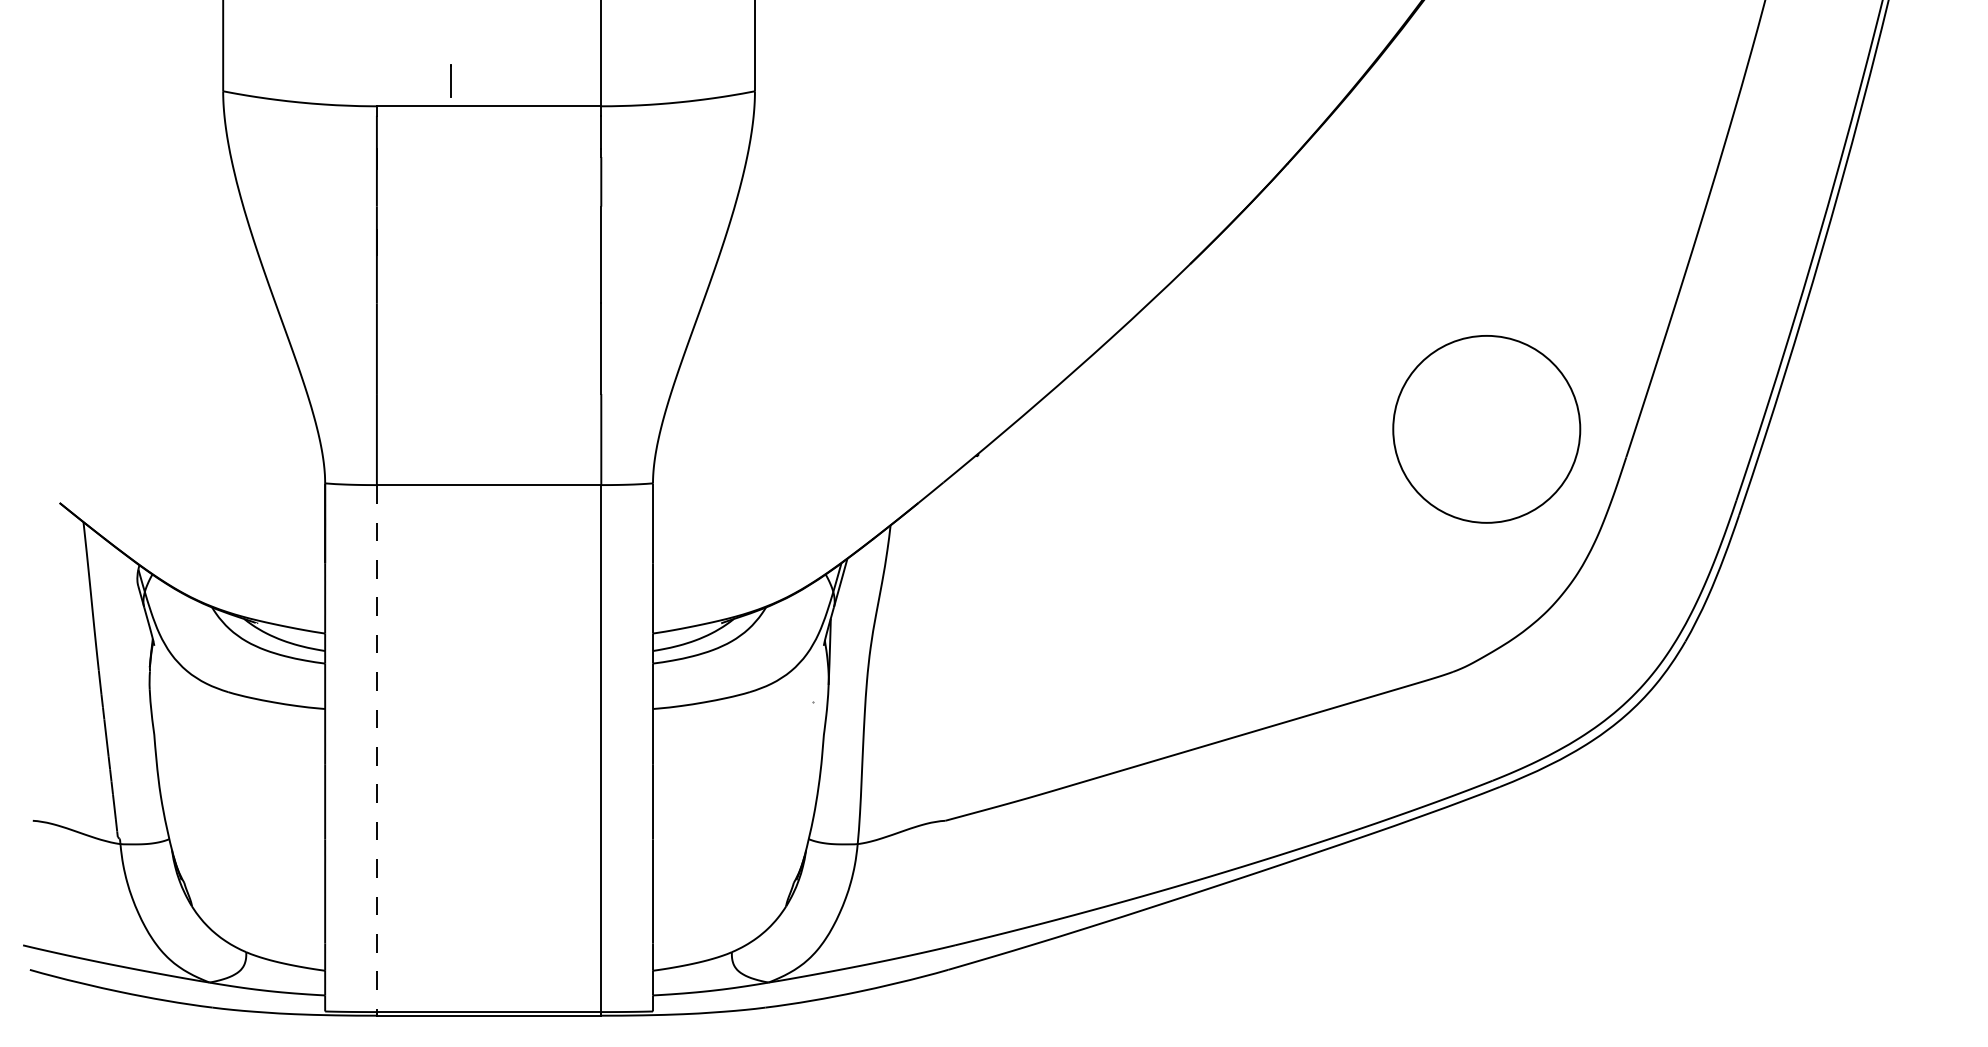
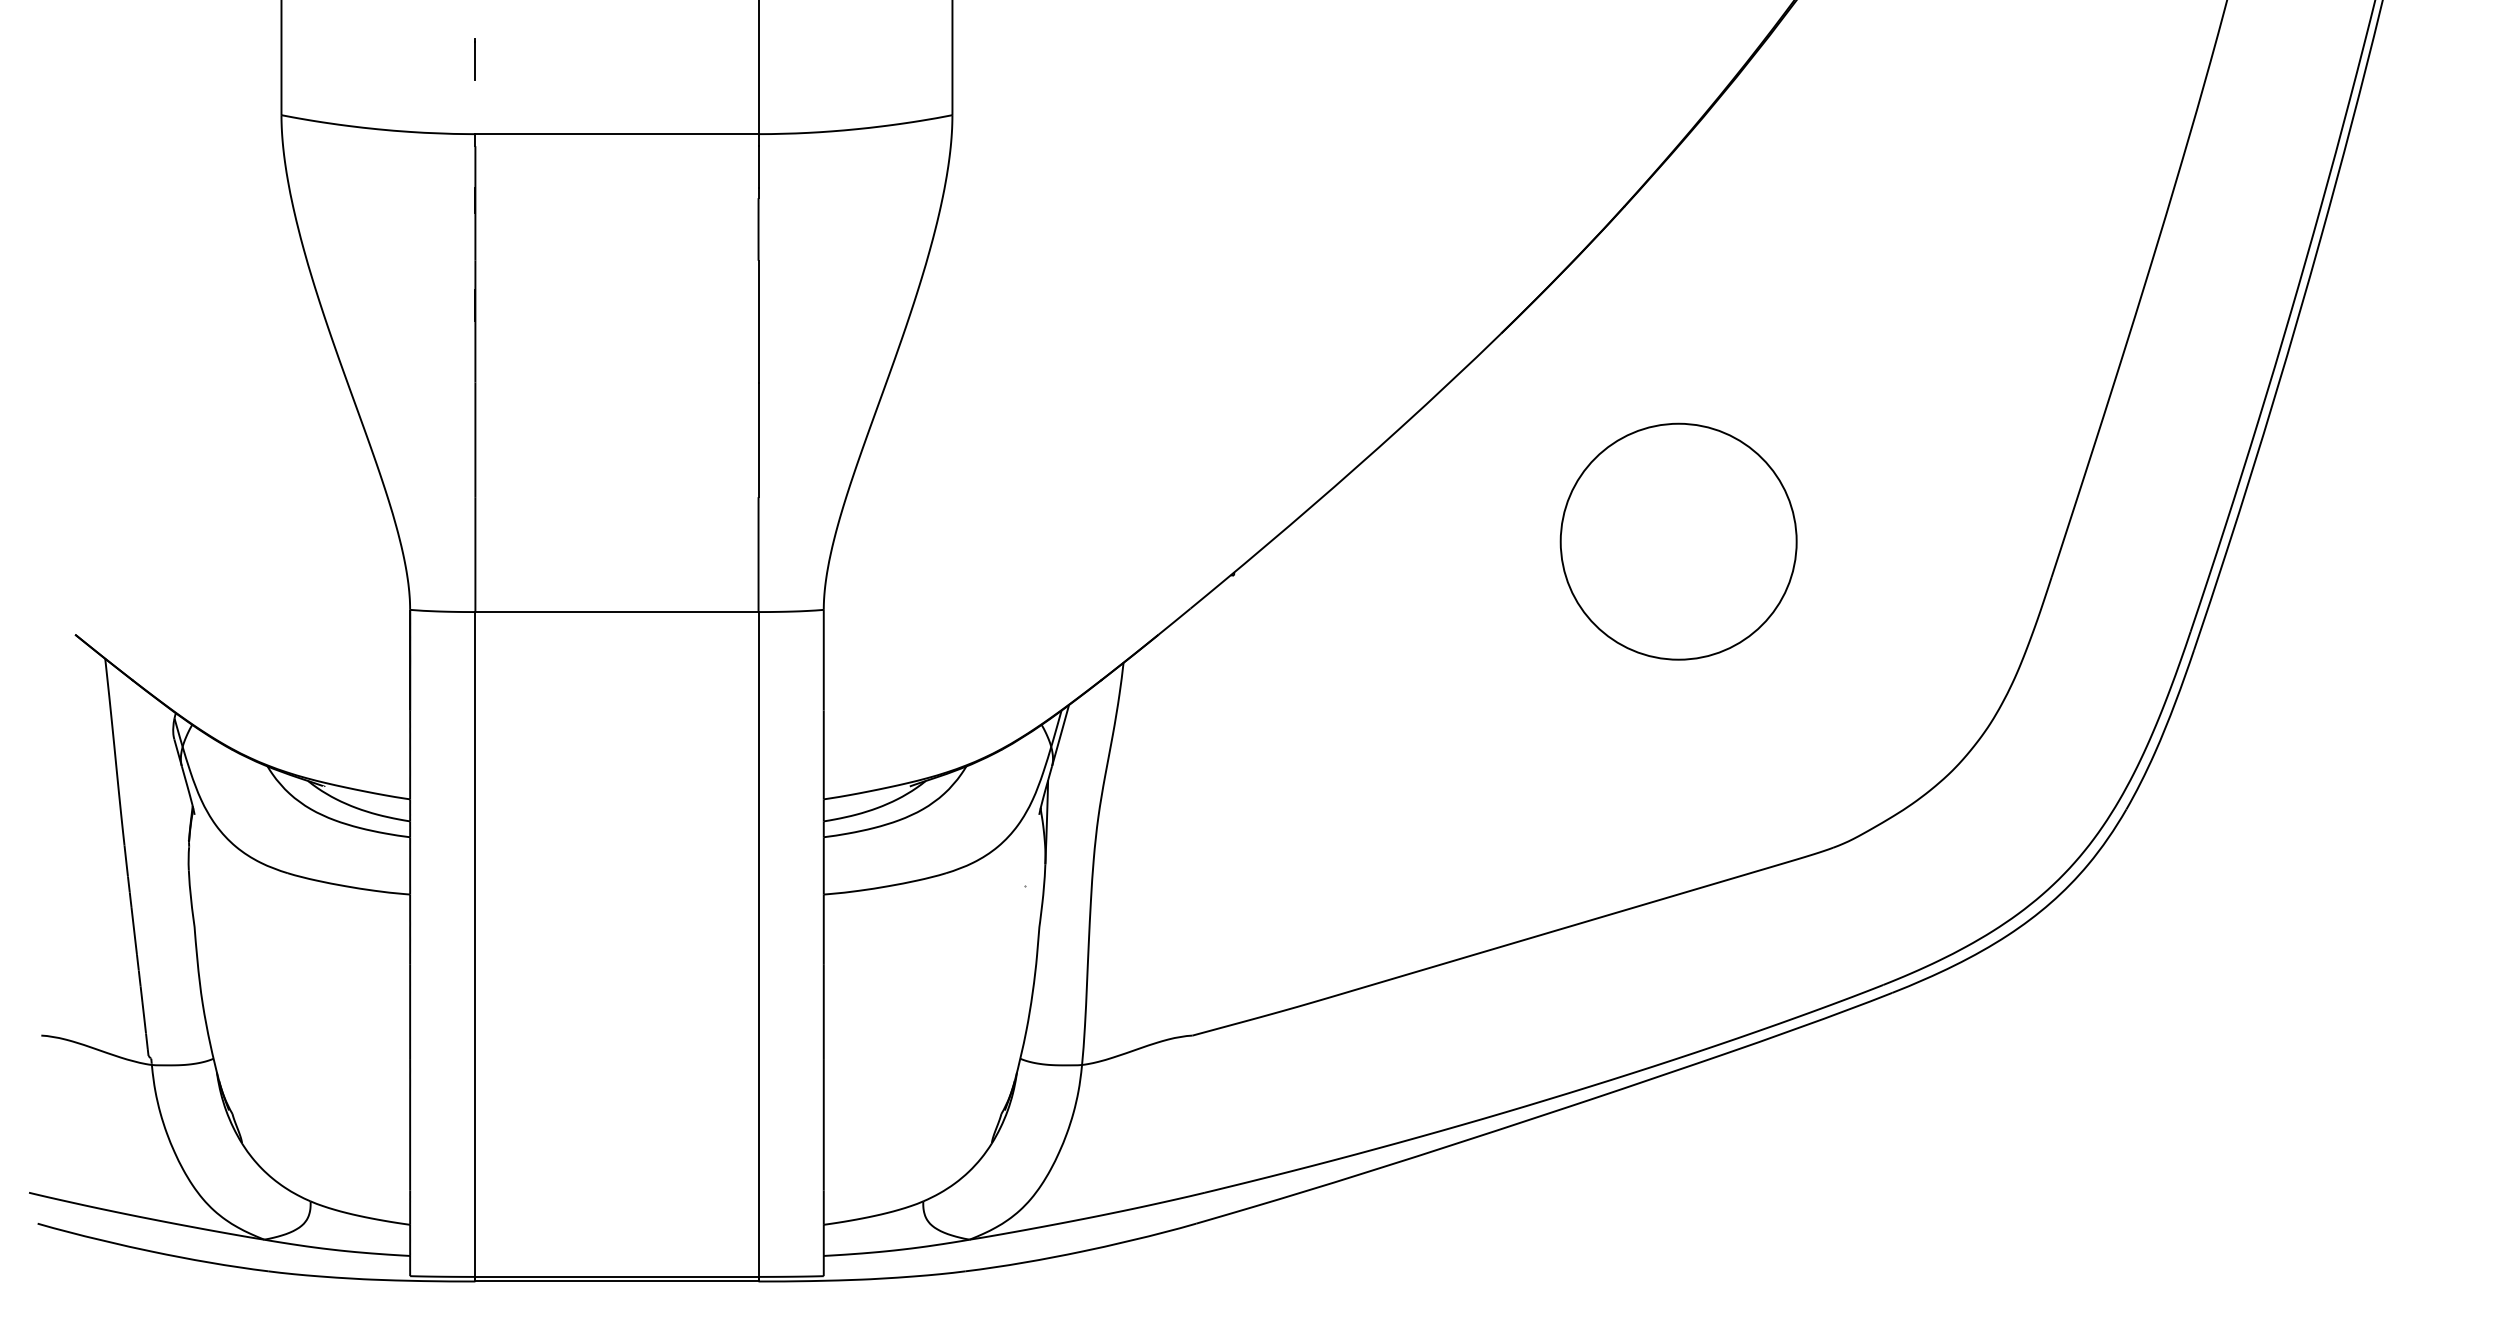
line: (450, 80) -> (474, 59), moved
circle: (1486, 429) -> (1678, 541), moved
line: (376, 748) -> (475, 944), dashed -> solid

